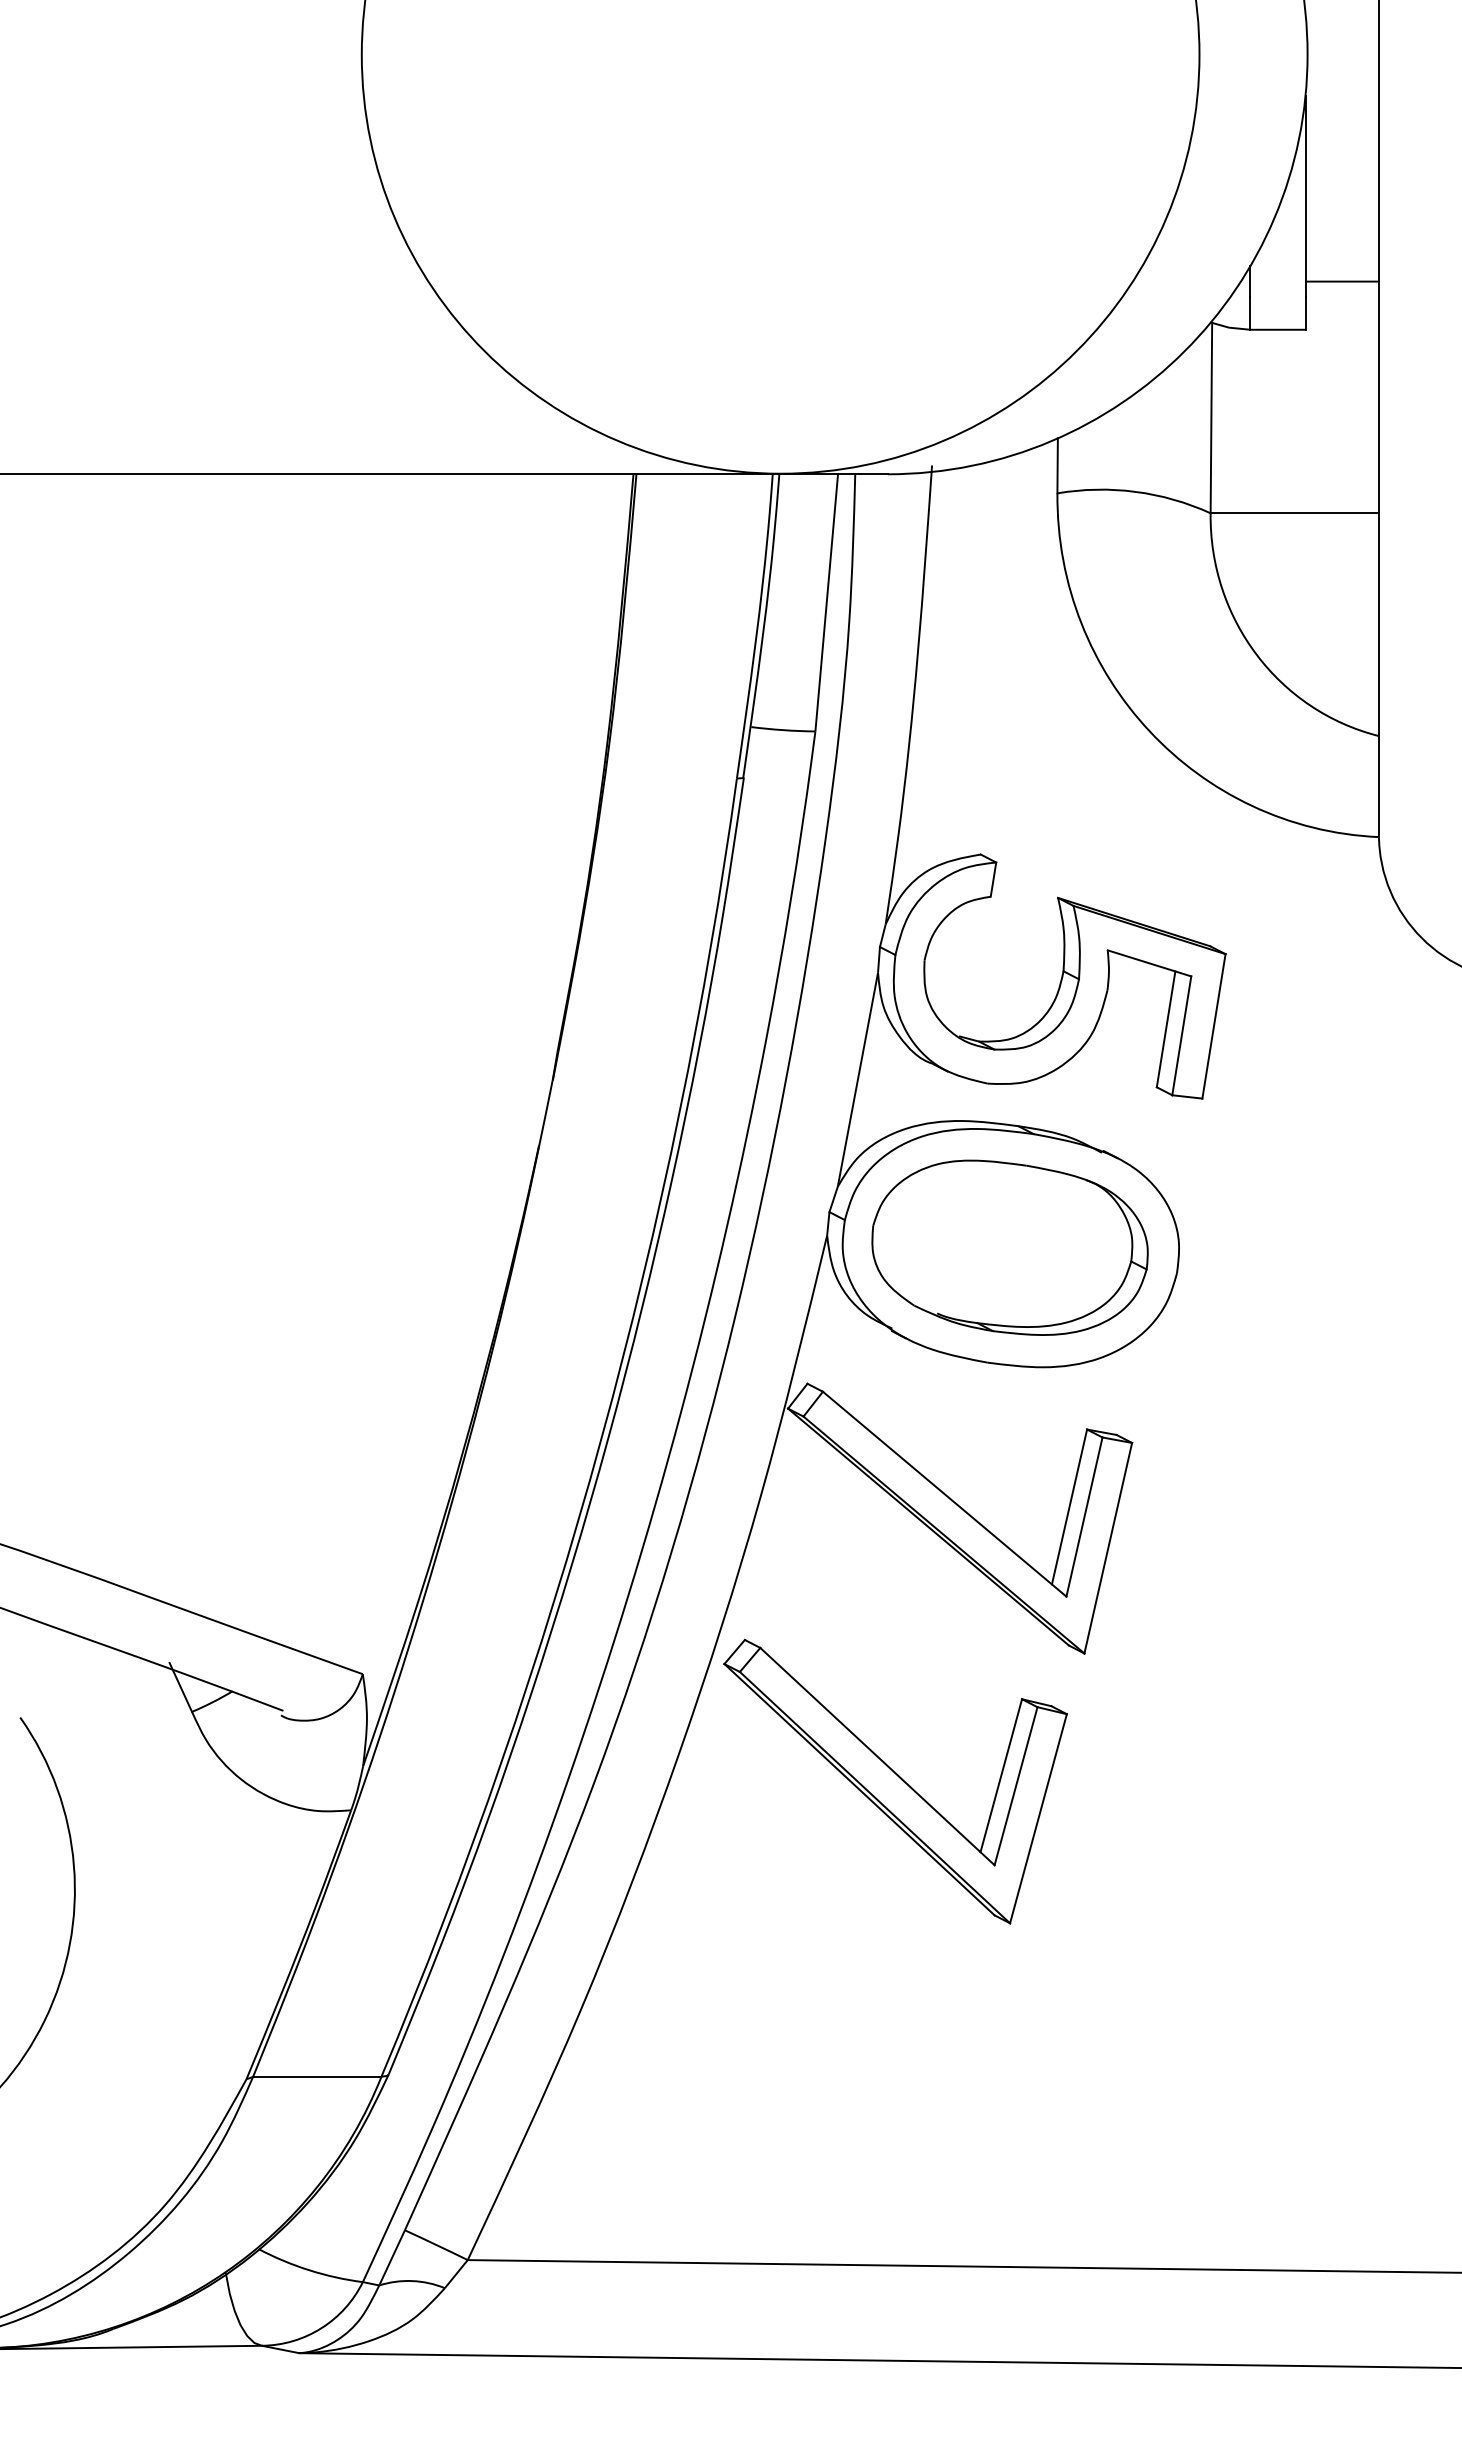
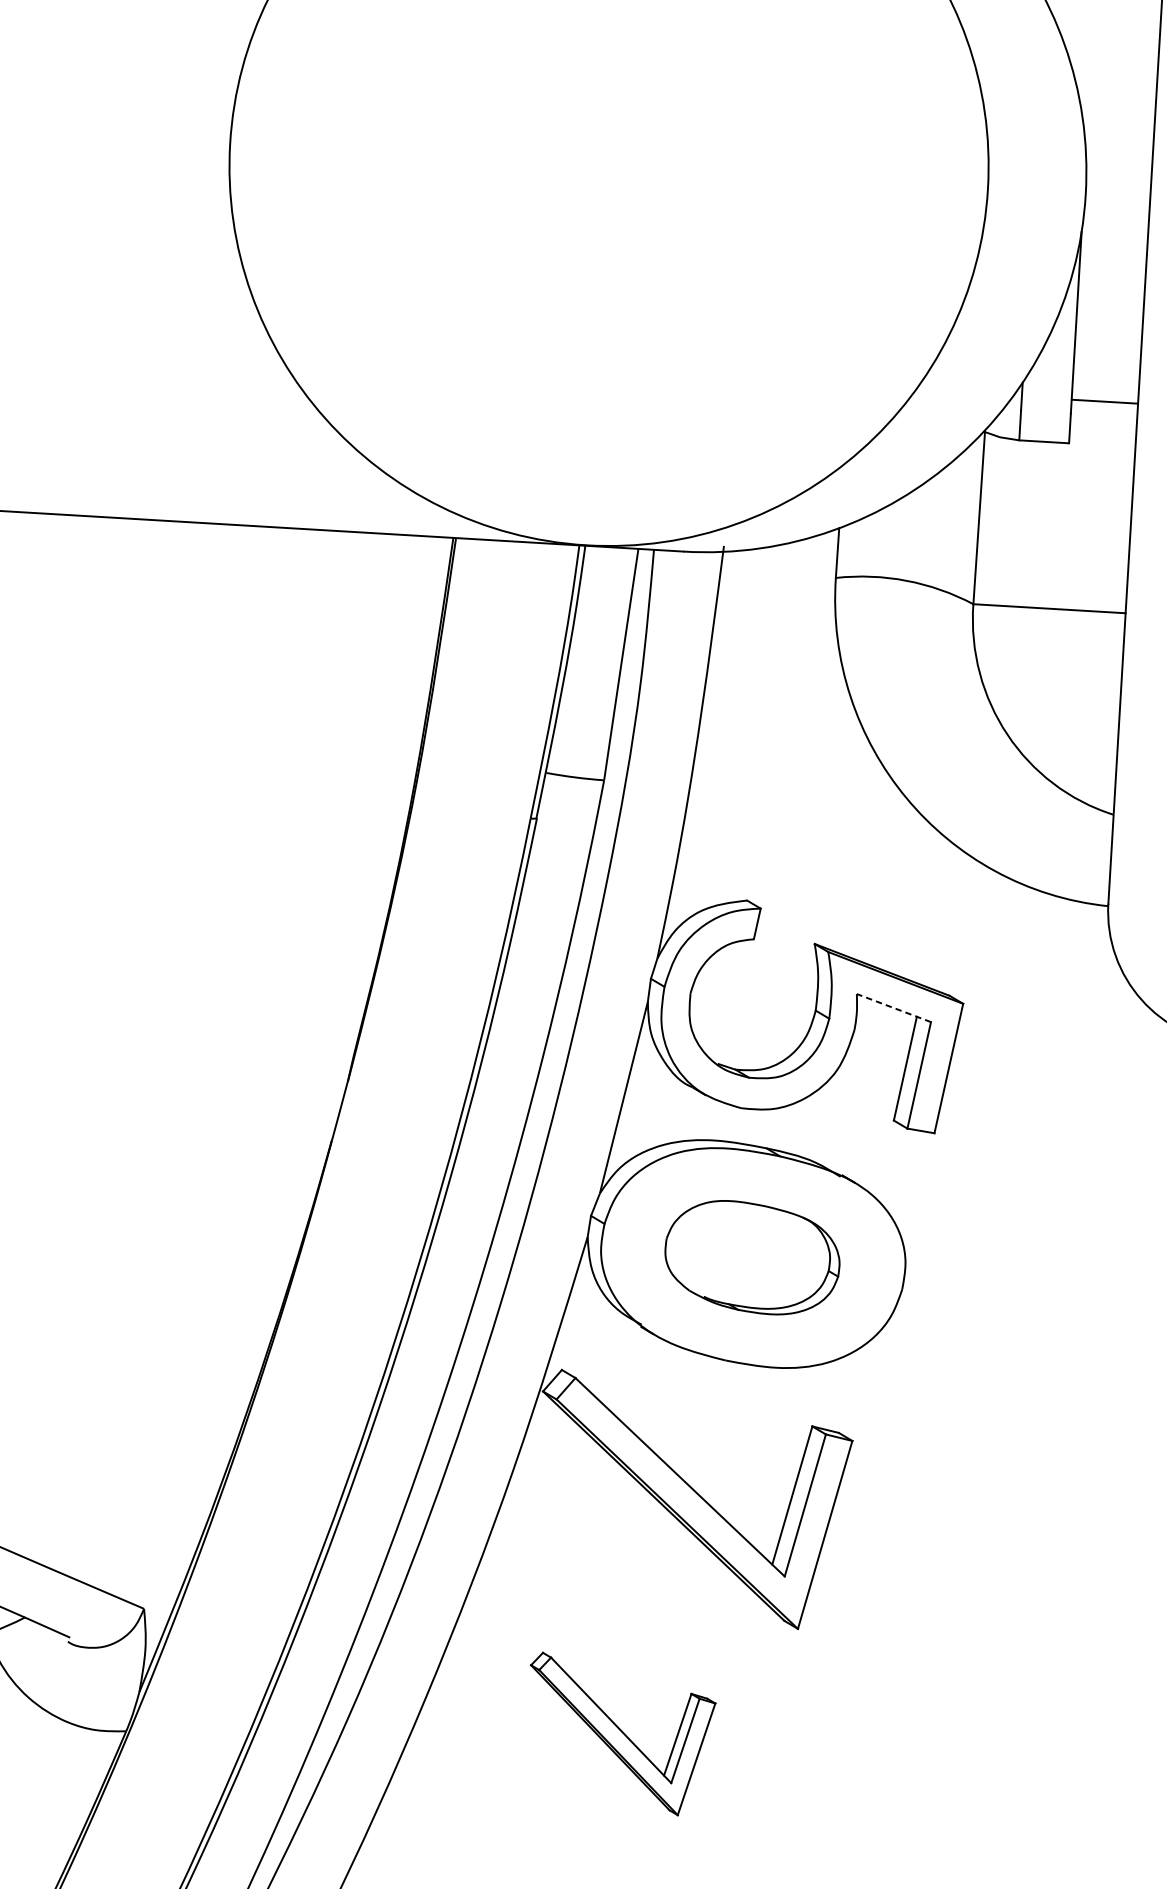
line: (1149, 963) -> (893, 1008), solid -> dashed
part: (1009, 1247) -> (751, 1257), size x0.7
part: (895, 1781) -> (620, 1734), size x0.6

